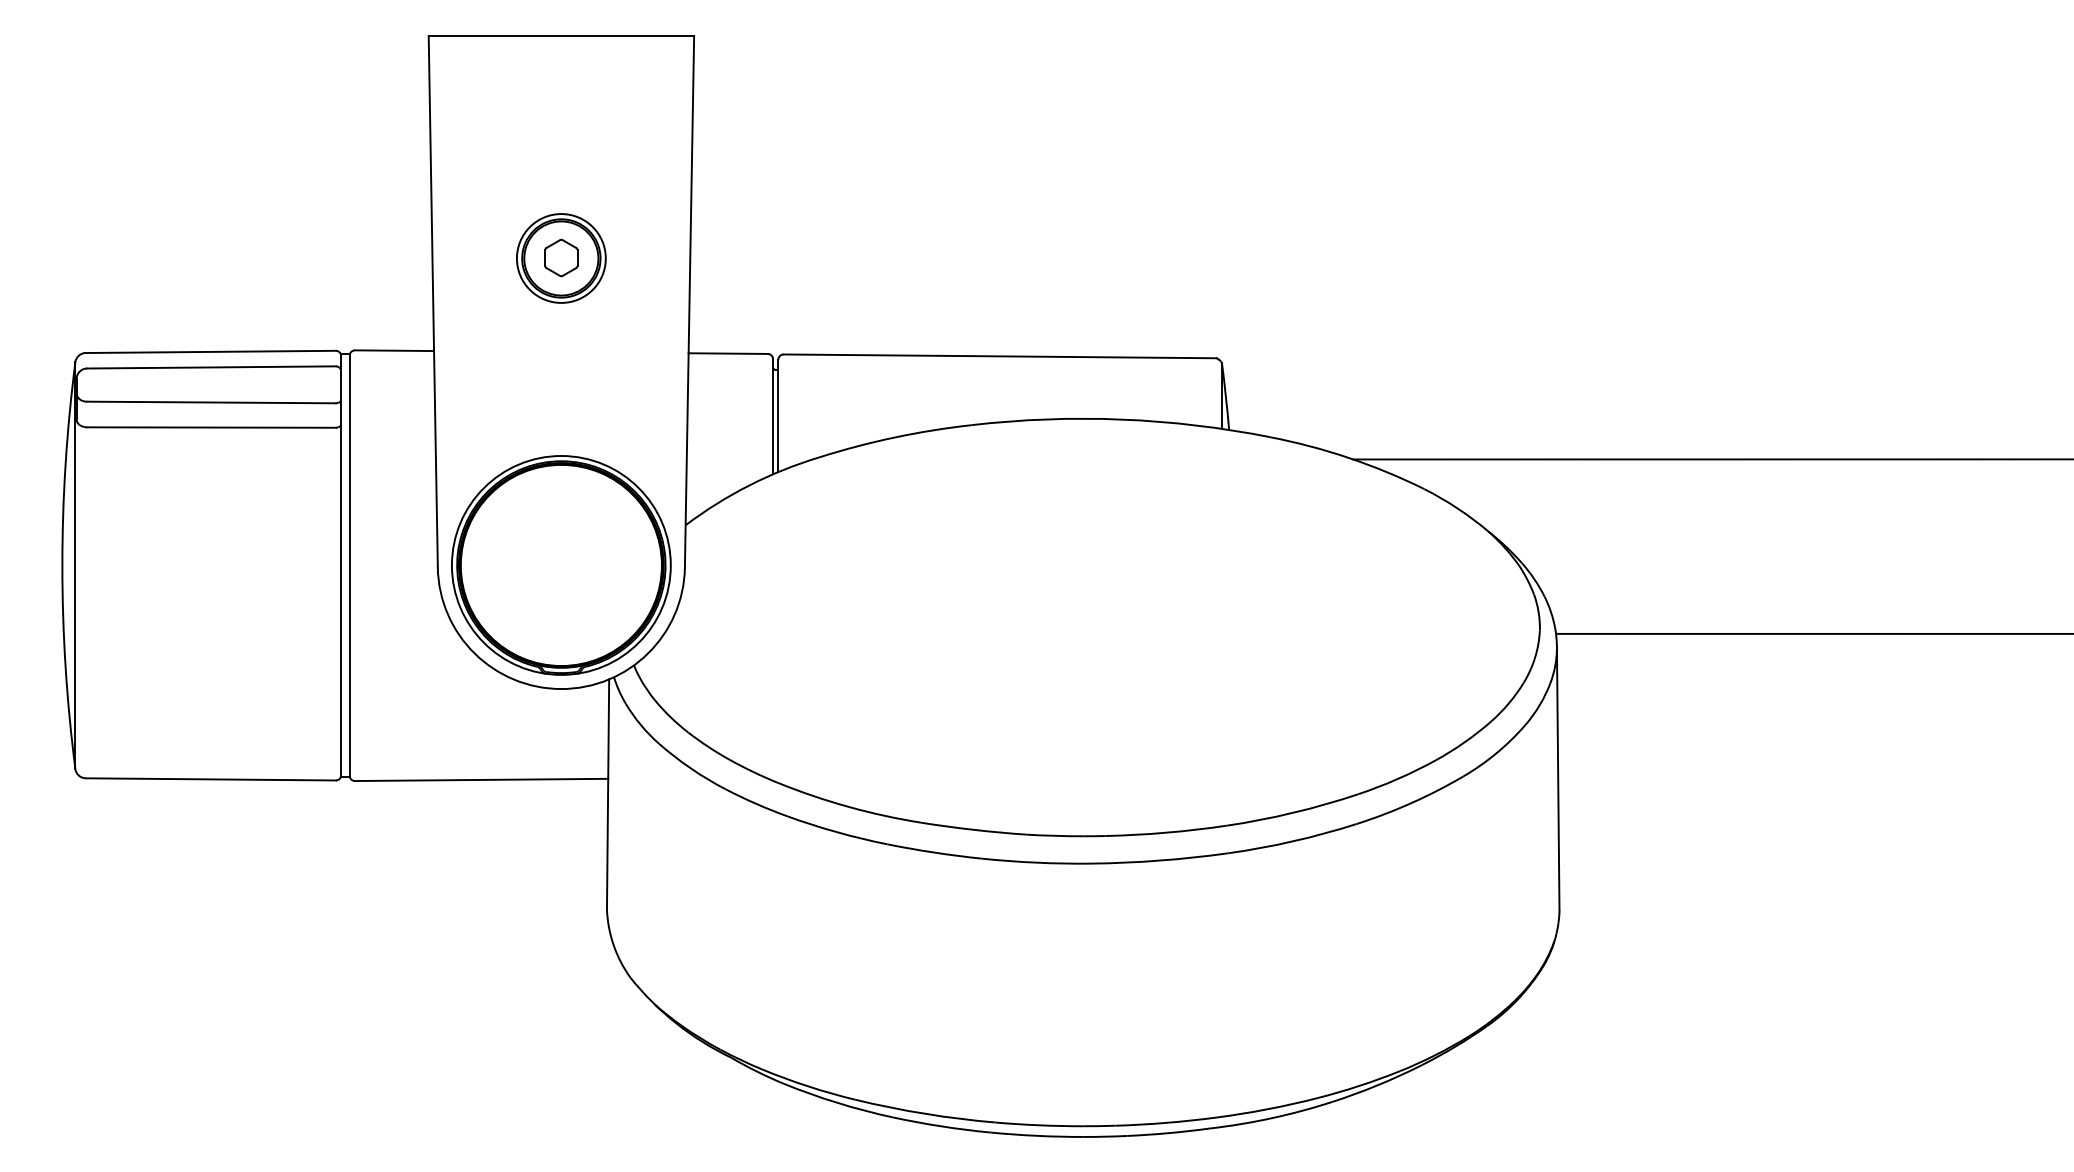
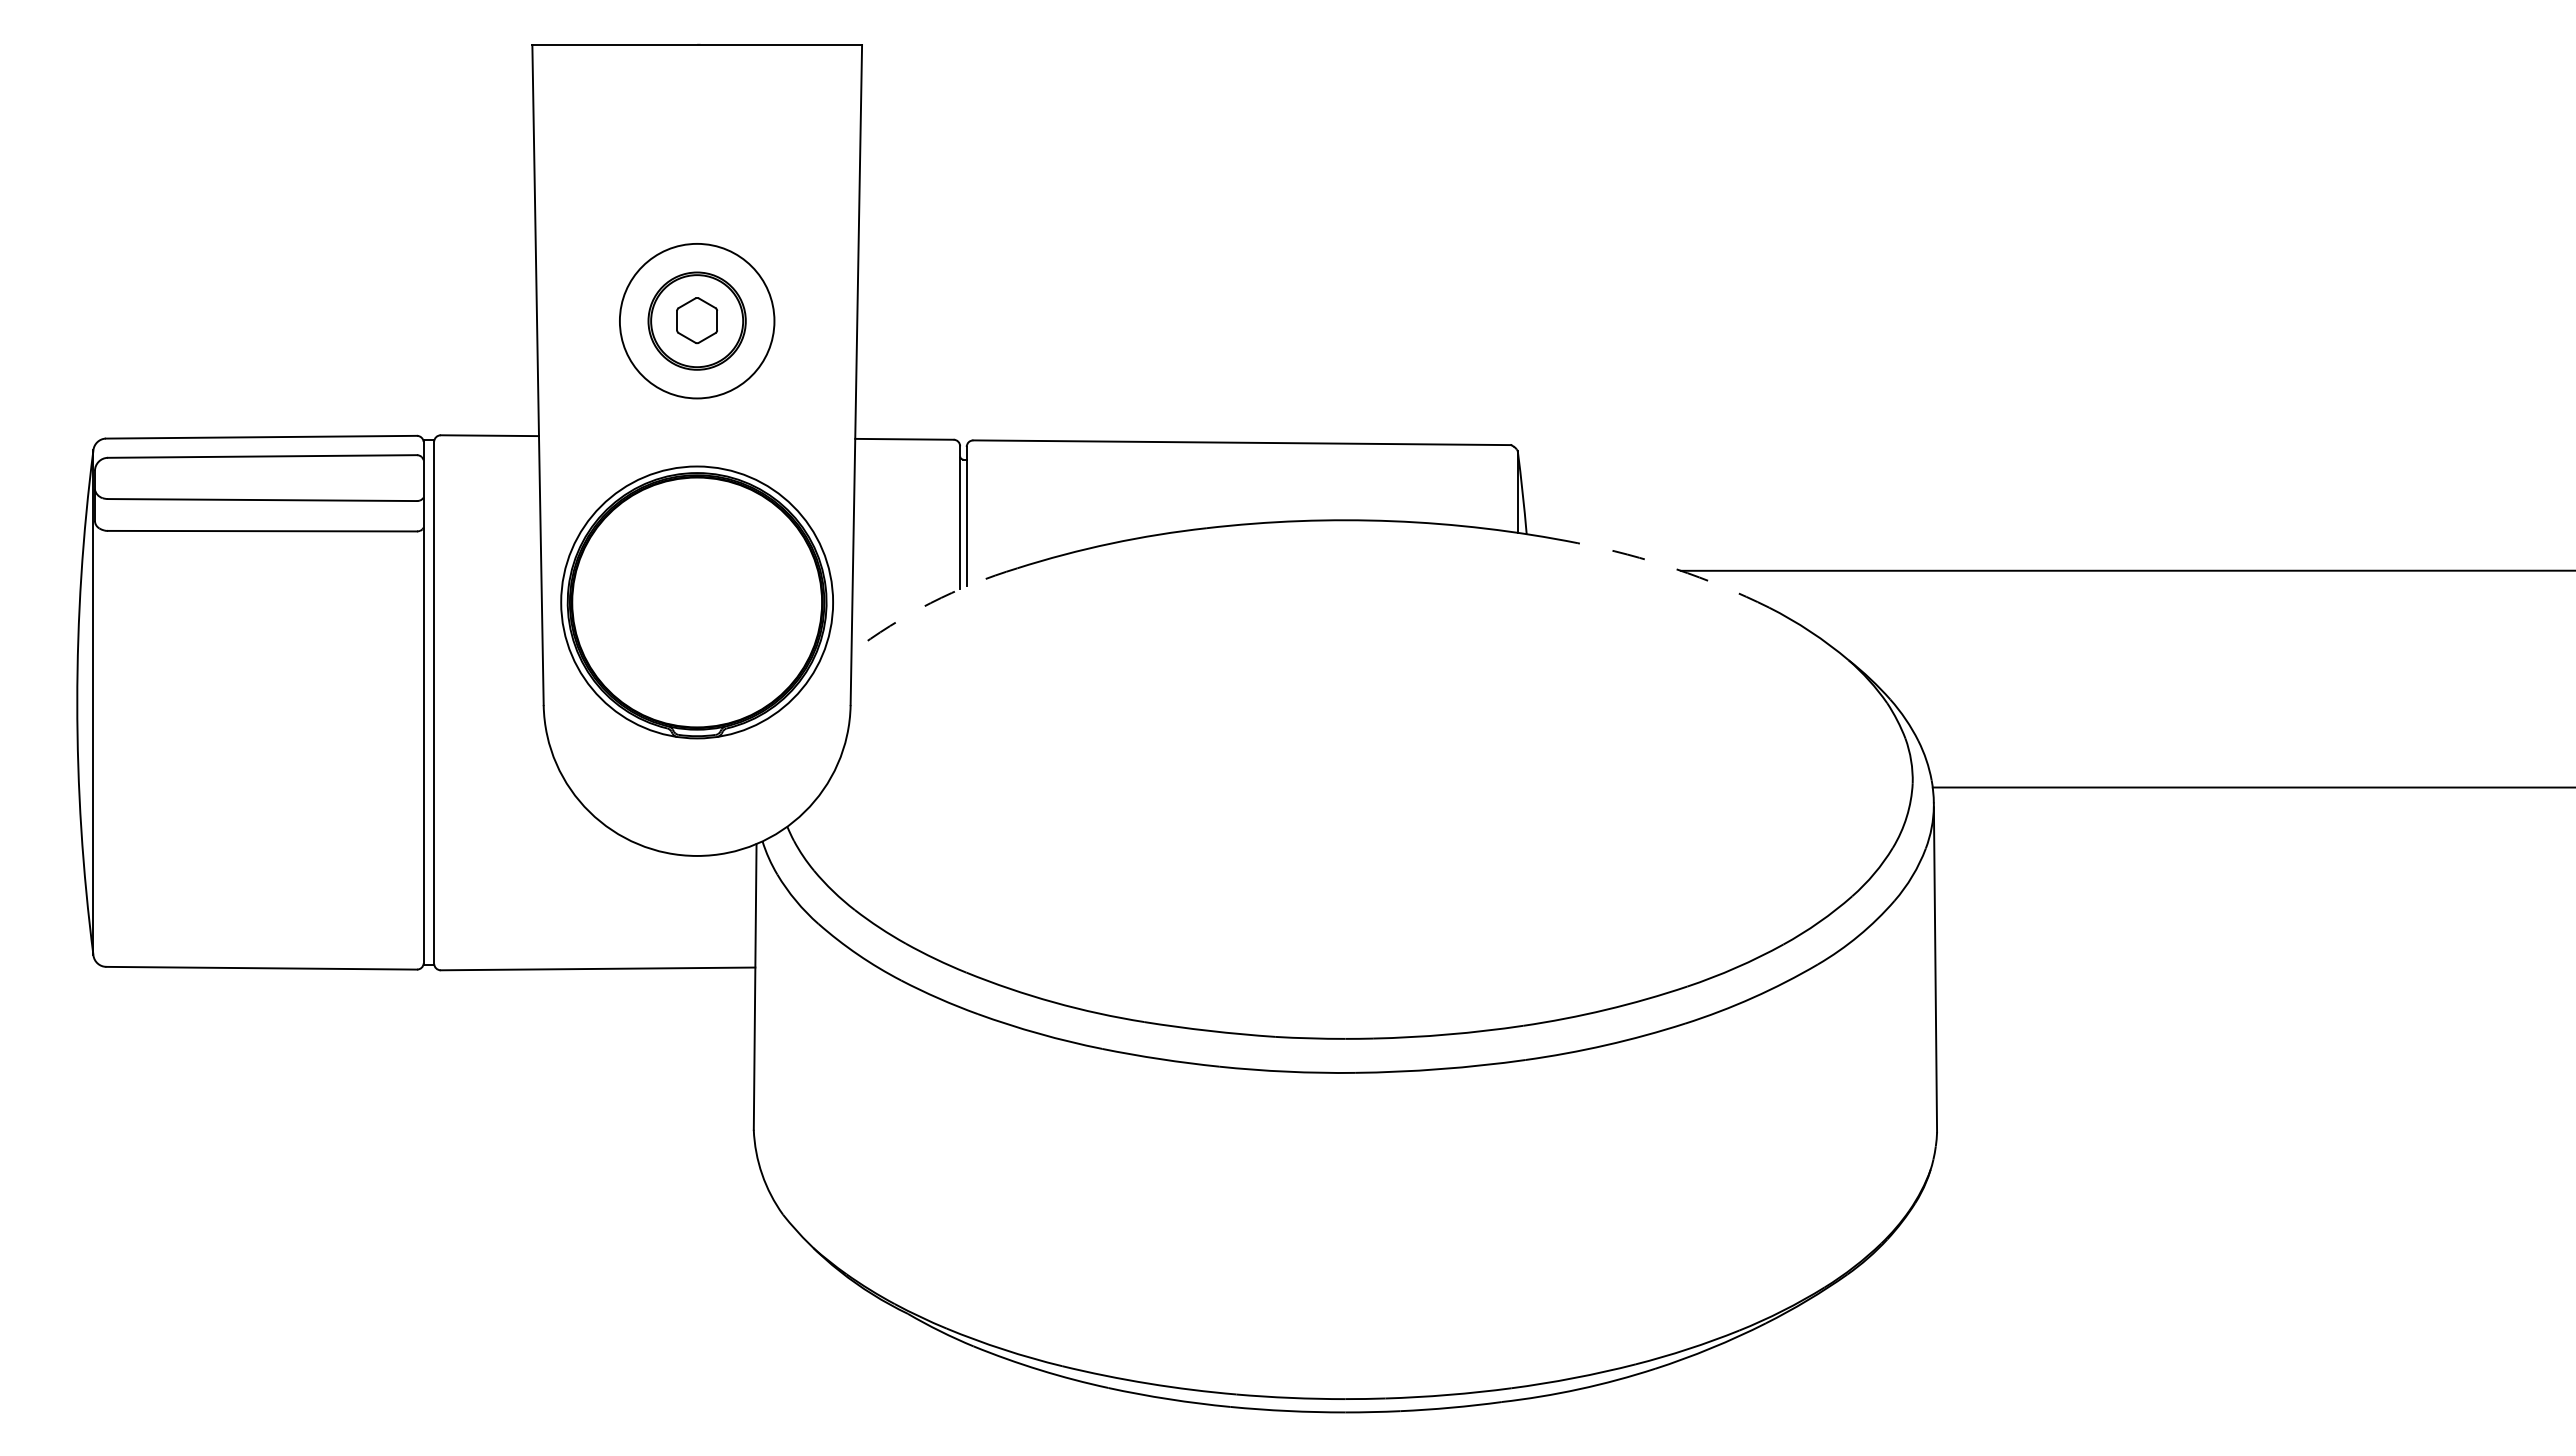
circle: (560, 257) -> (696, 320), size x1.4
arc: (1348, 458) -> (1675, 569), solid -> dashed
arc: (749, 485) -> (930, 603), solid -> dashed
part: (560, 565) -> (696, 602), moved

